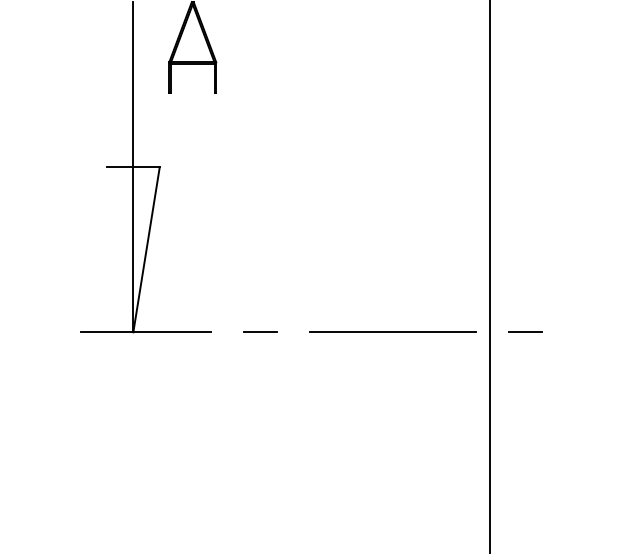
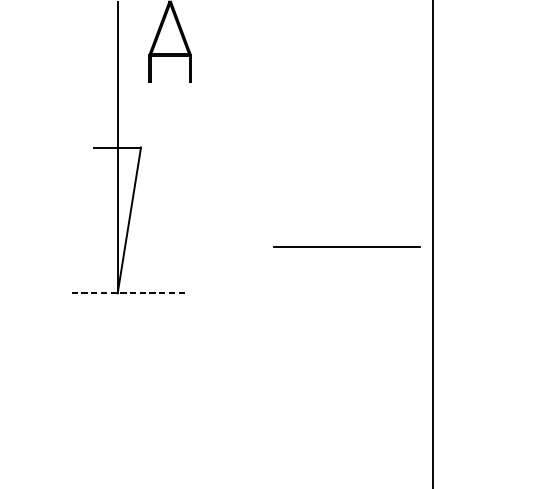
line: (392, 331) -> (346, 245), moved
line: (146, 332) -> (129, 293), solid -> dashed
line: (260, 332) -> (229, 293), removed
line: (524, 332) -> (463, 293), removed

